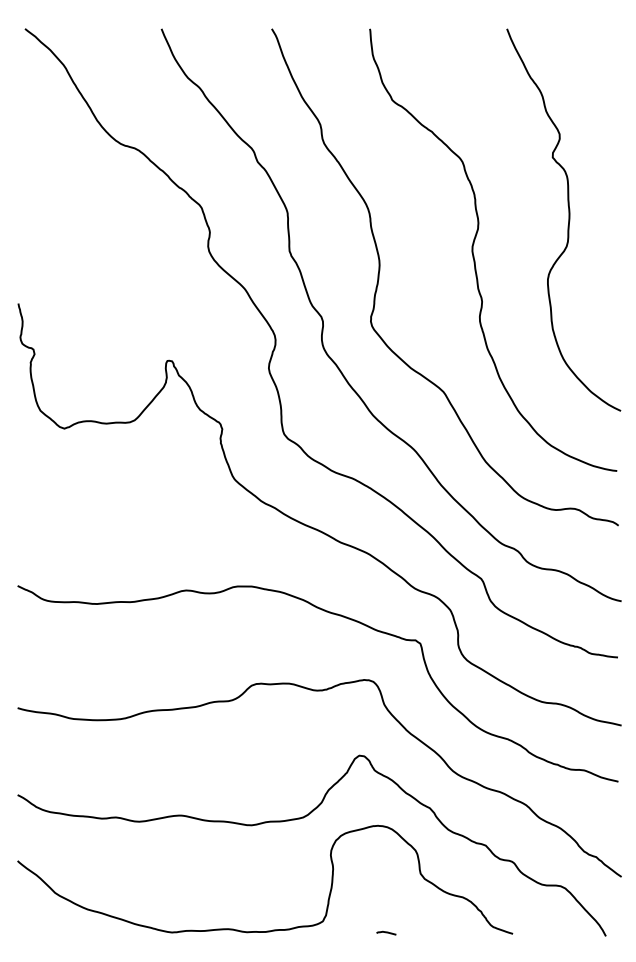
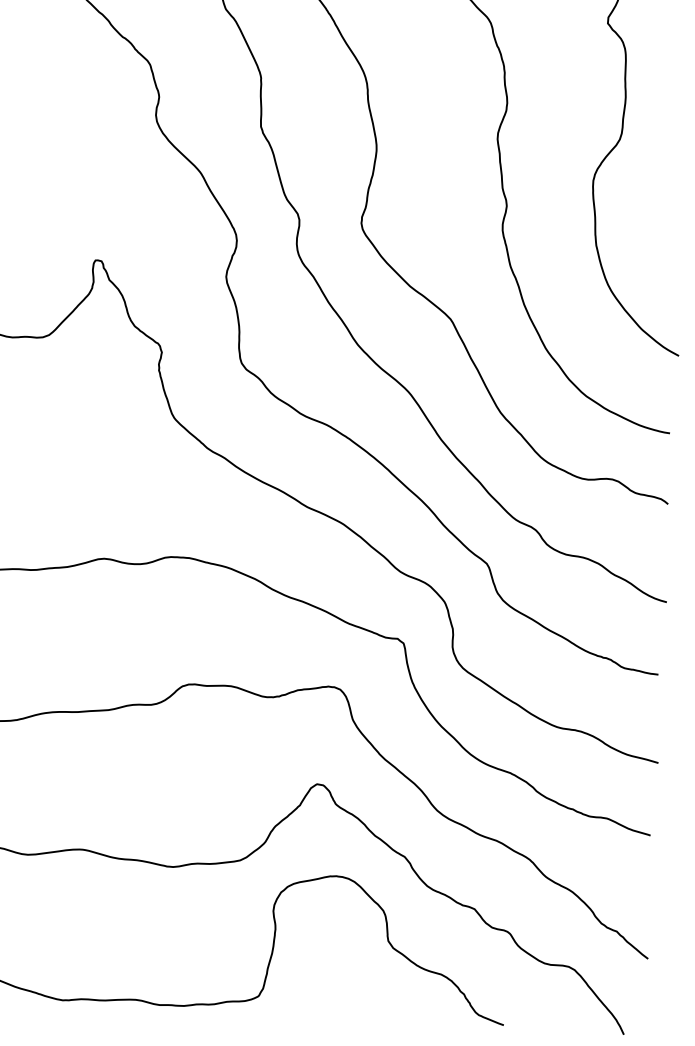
curve: (386, 932) -> (340, 1014), removed

